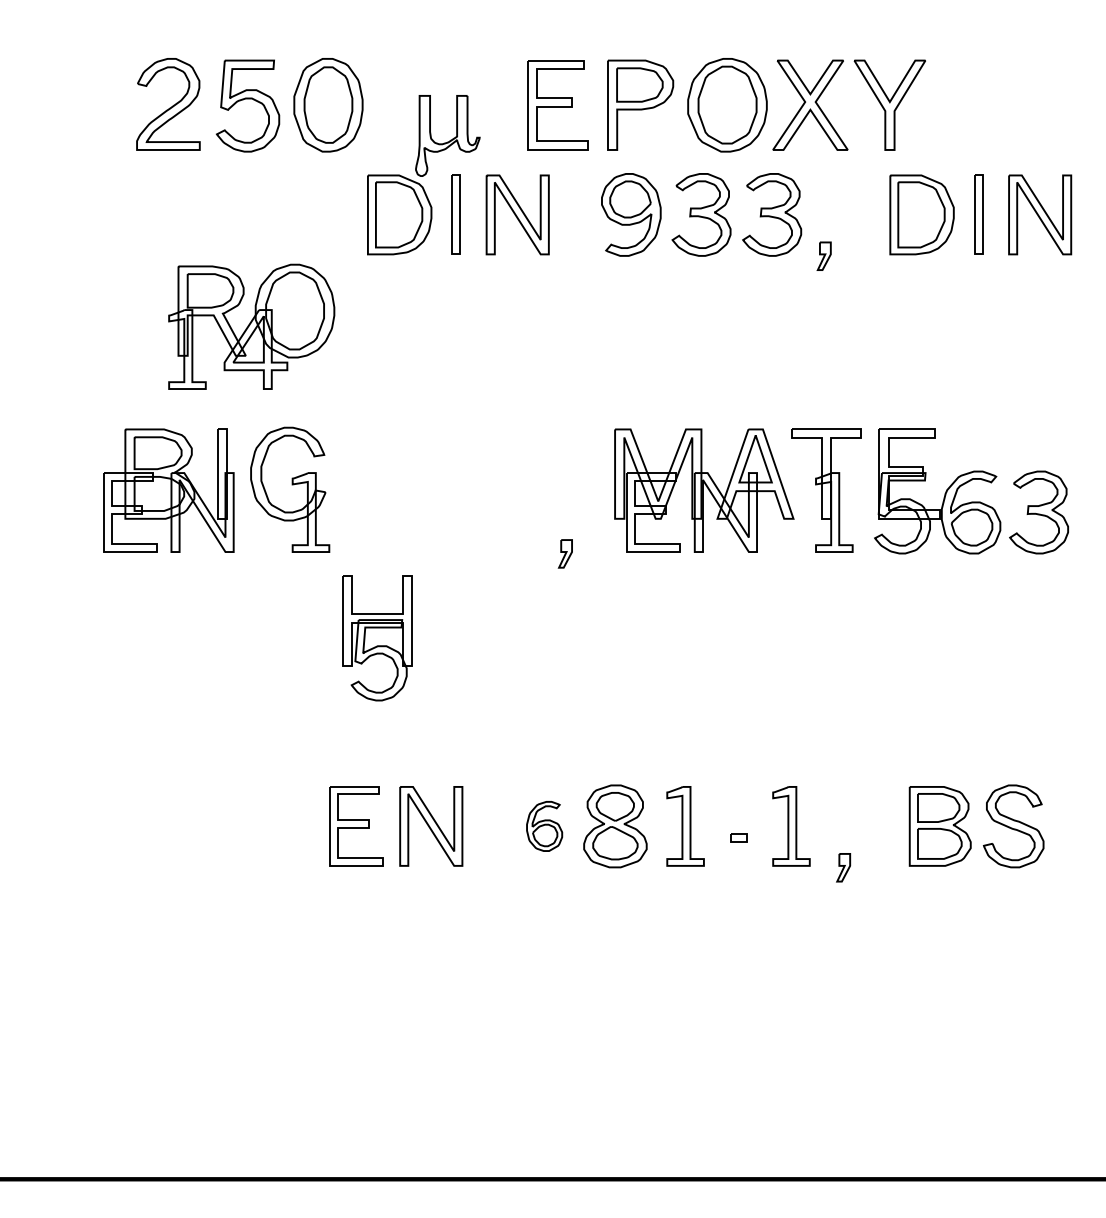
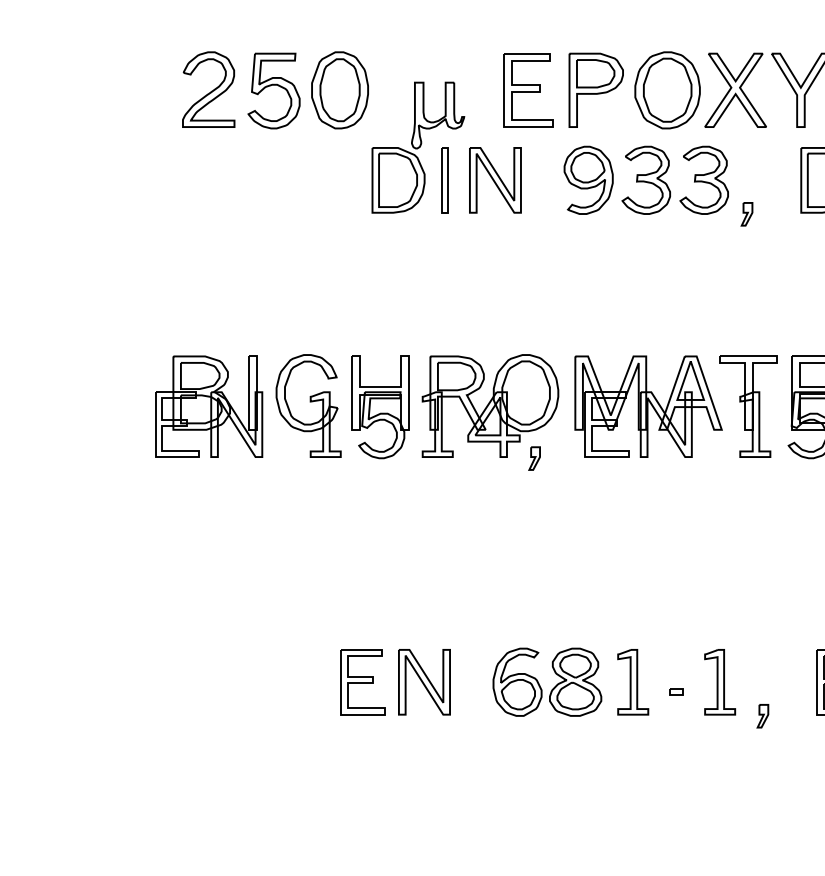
part: (251, 326) -> (490, 405), moved
part: (377, 638) -> (380, 407), moved
part: (544, 826) -> (517, 682), size x1.67

